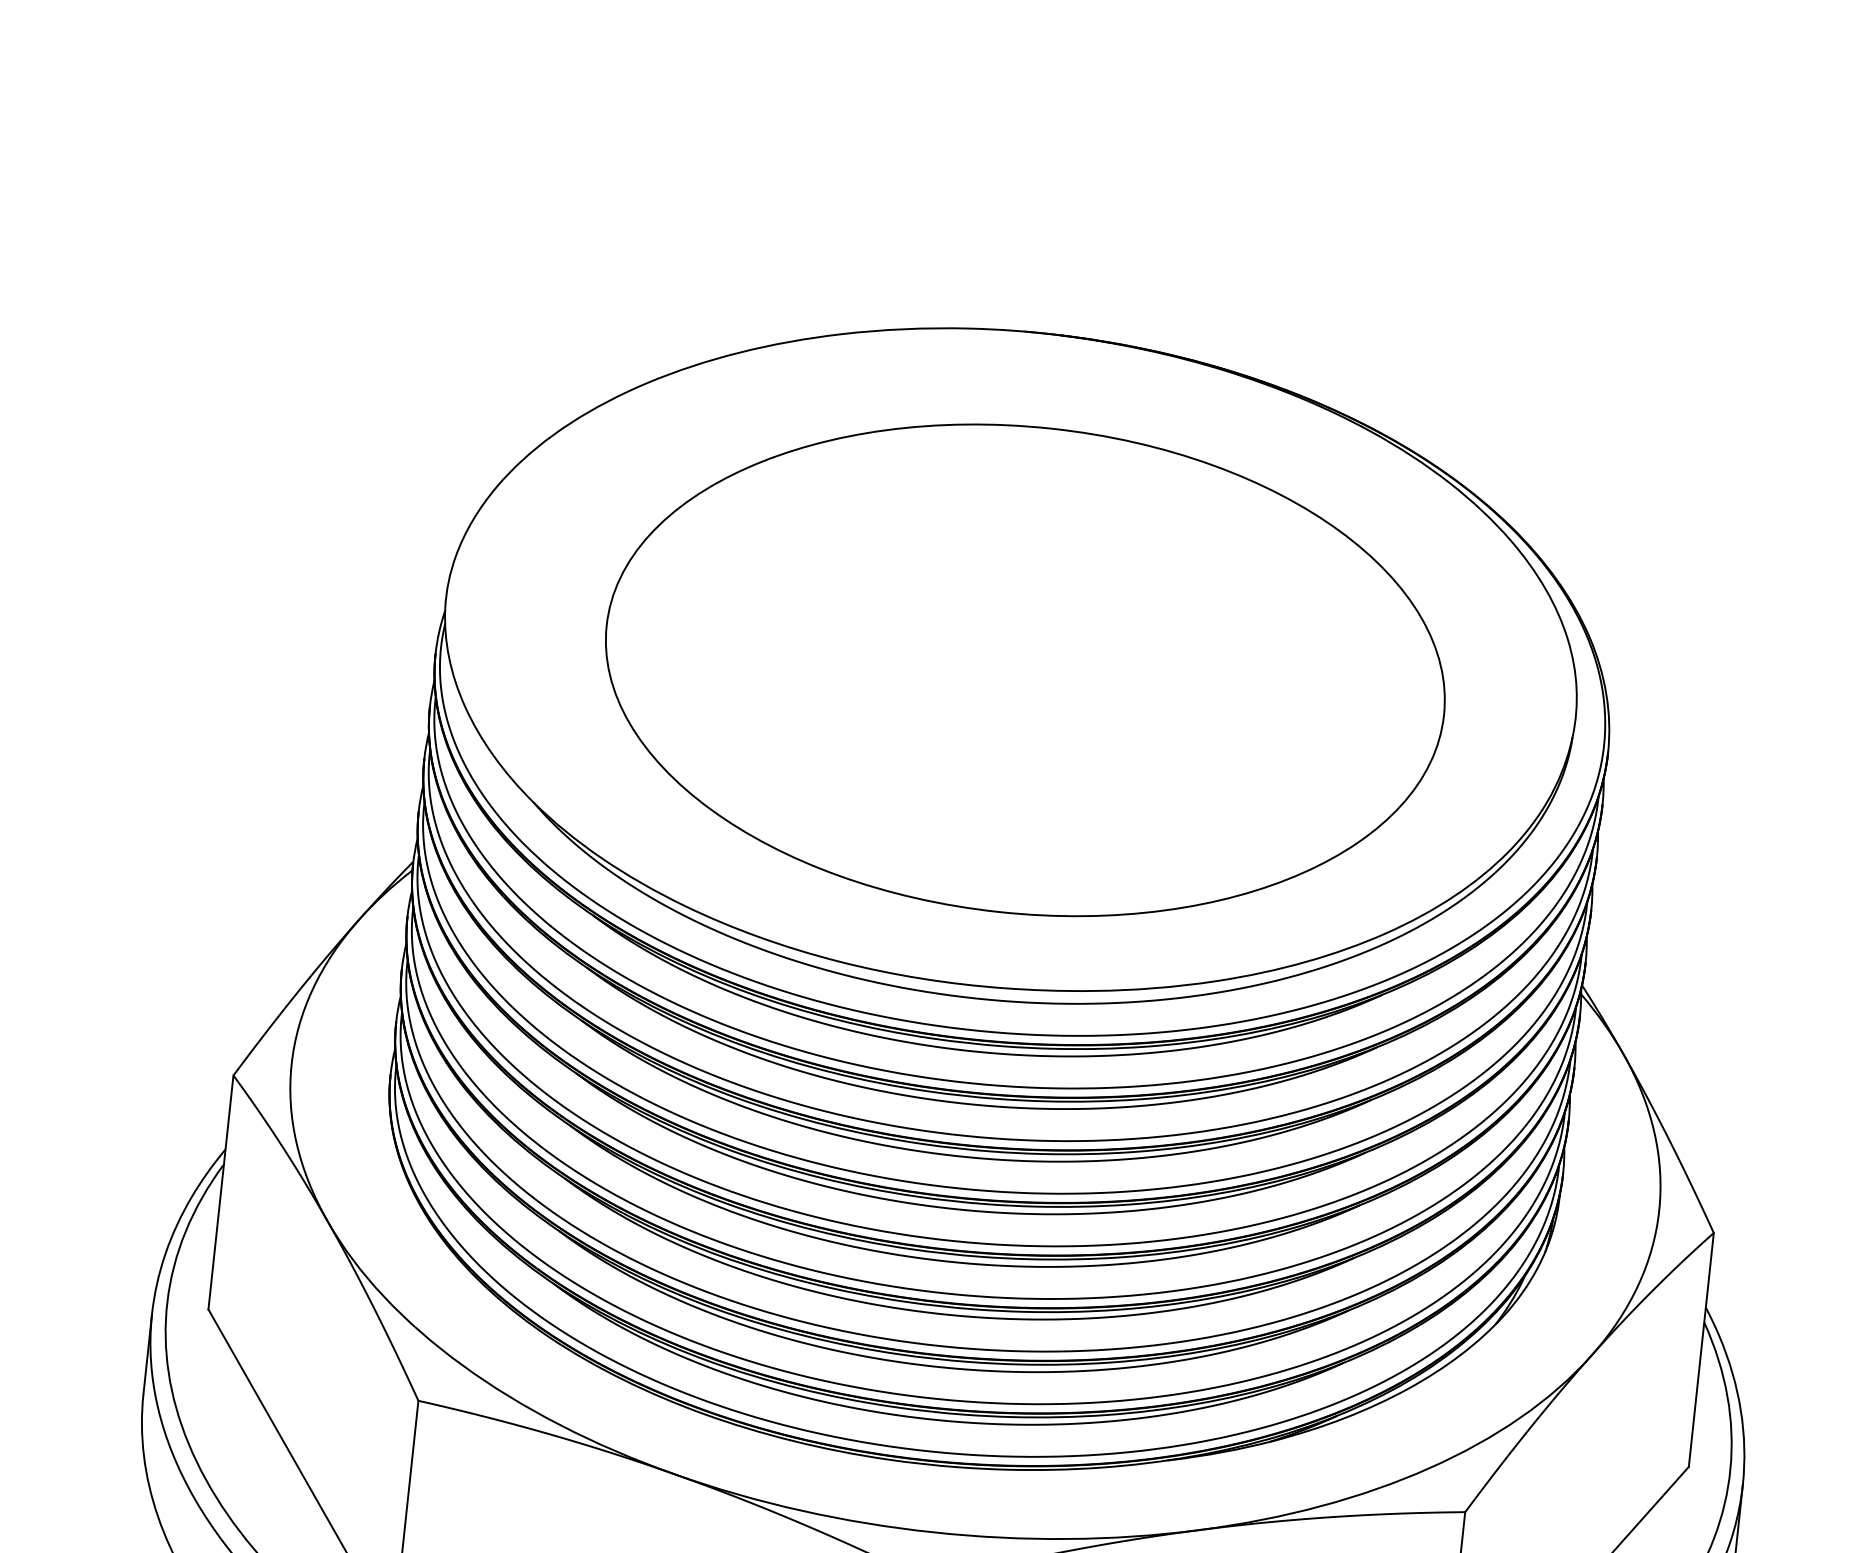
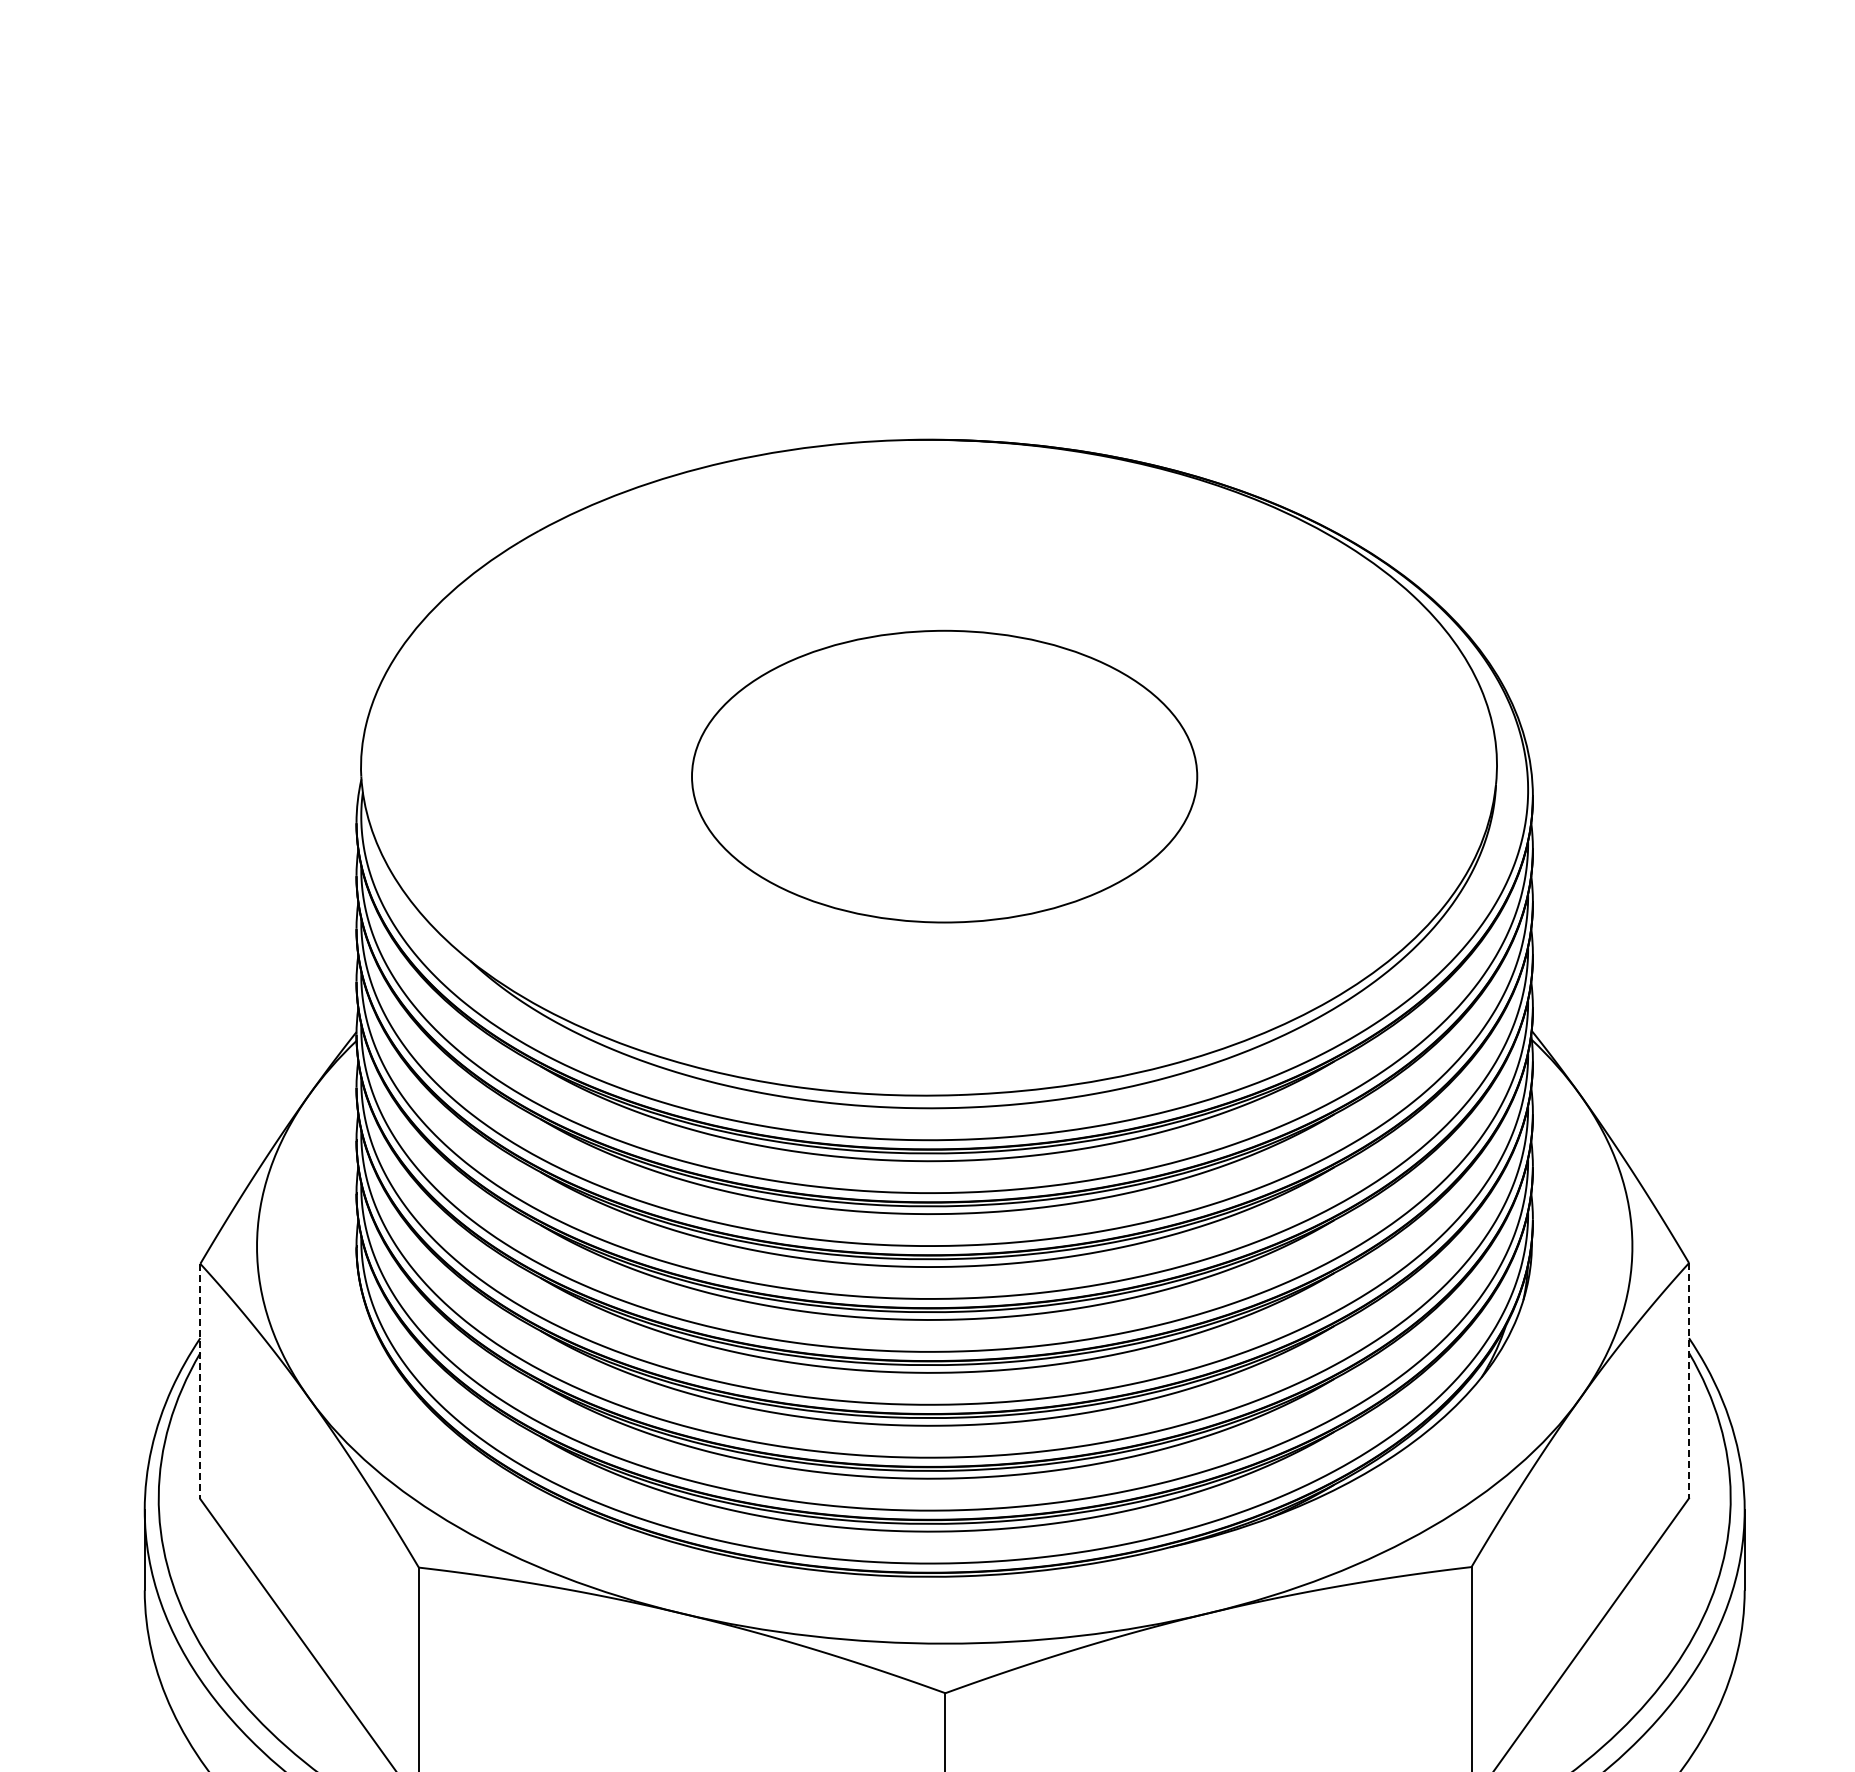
part: (1025, 670) -> (944, 776), size x0.6
line: (221, 1192) -> (200, 1381), solid -> dashed
line: (1701, 1349) -> (1689, 1380), solid -> dashed

